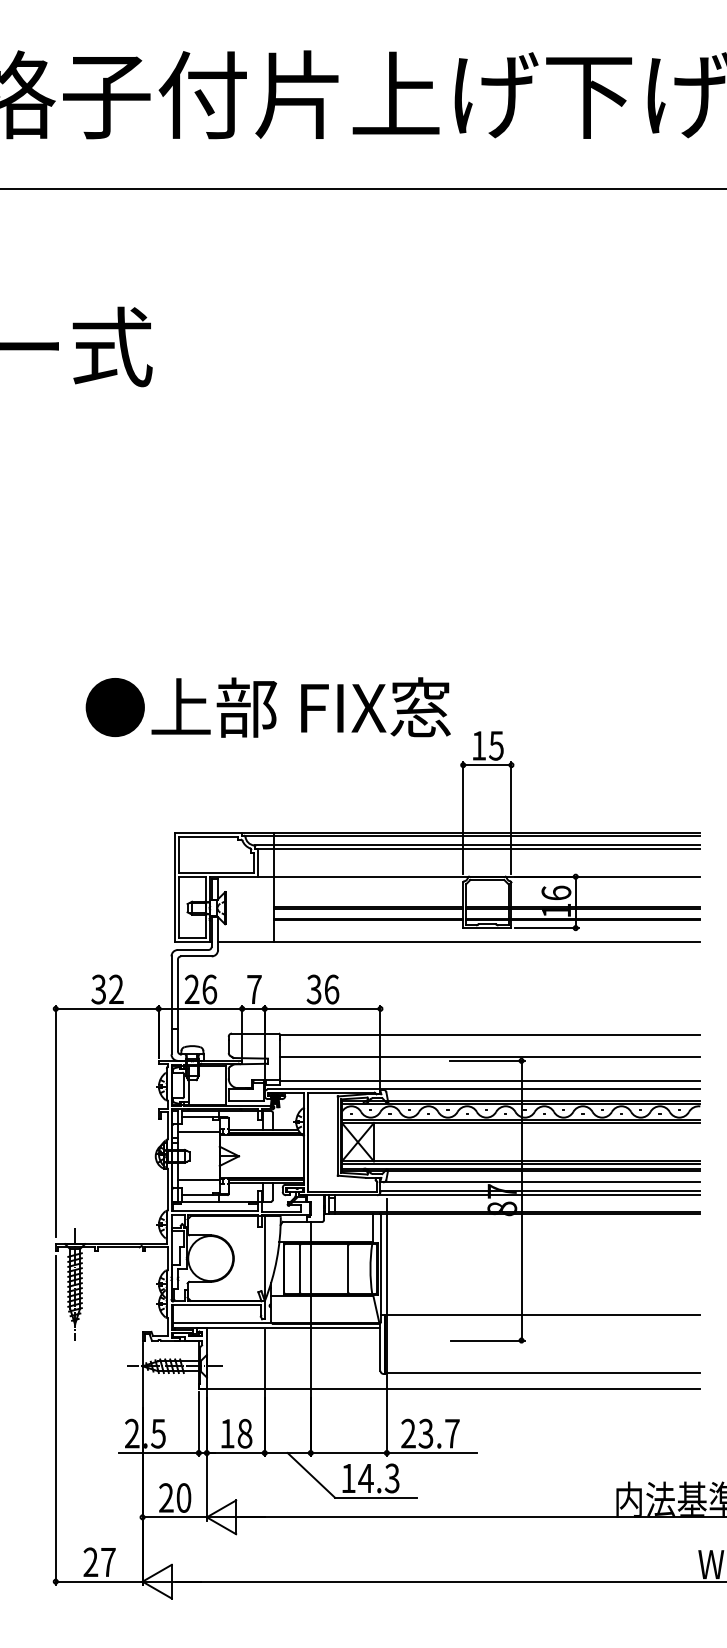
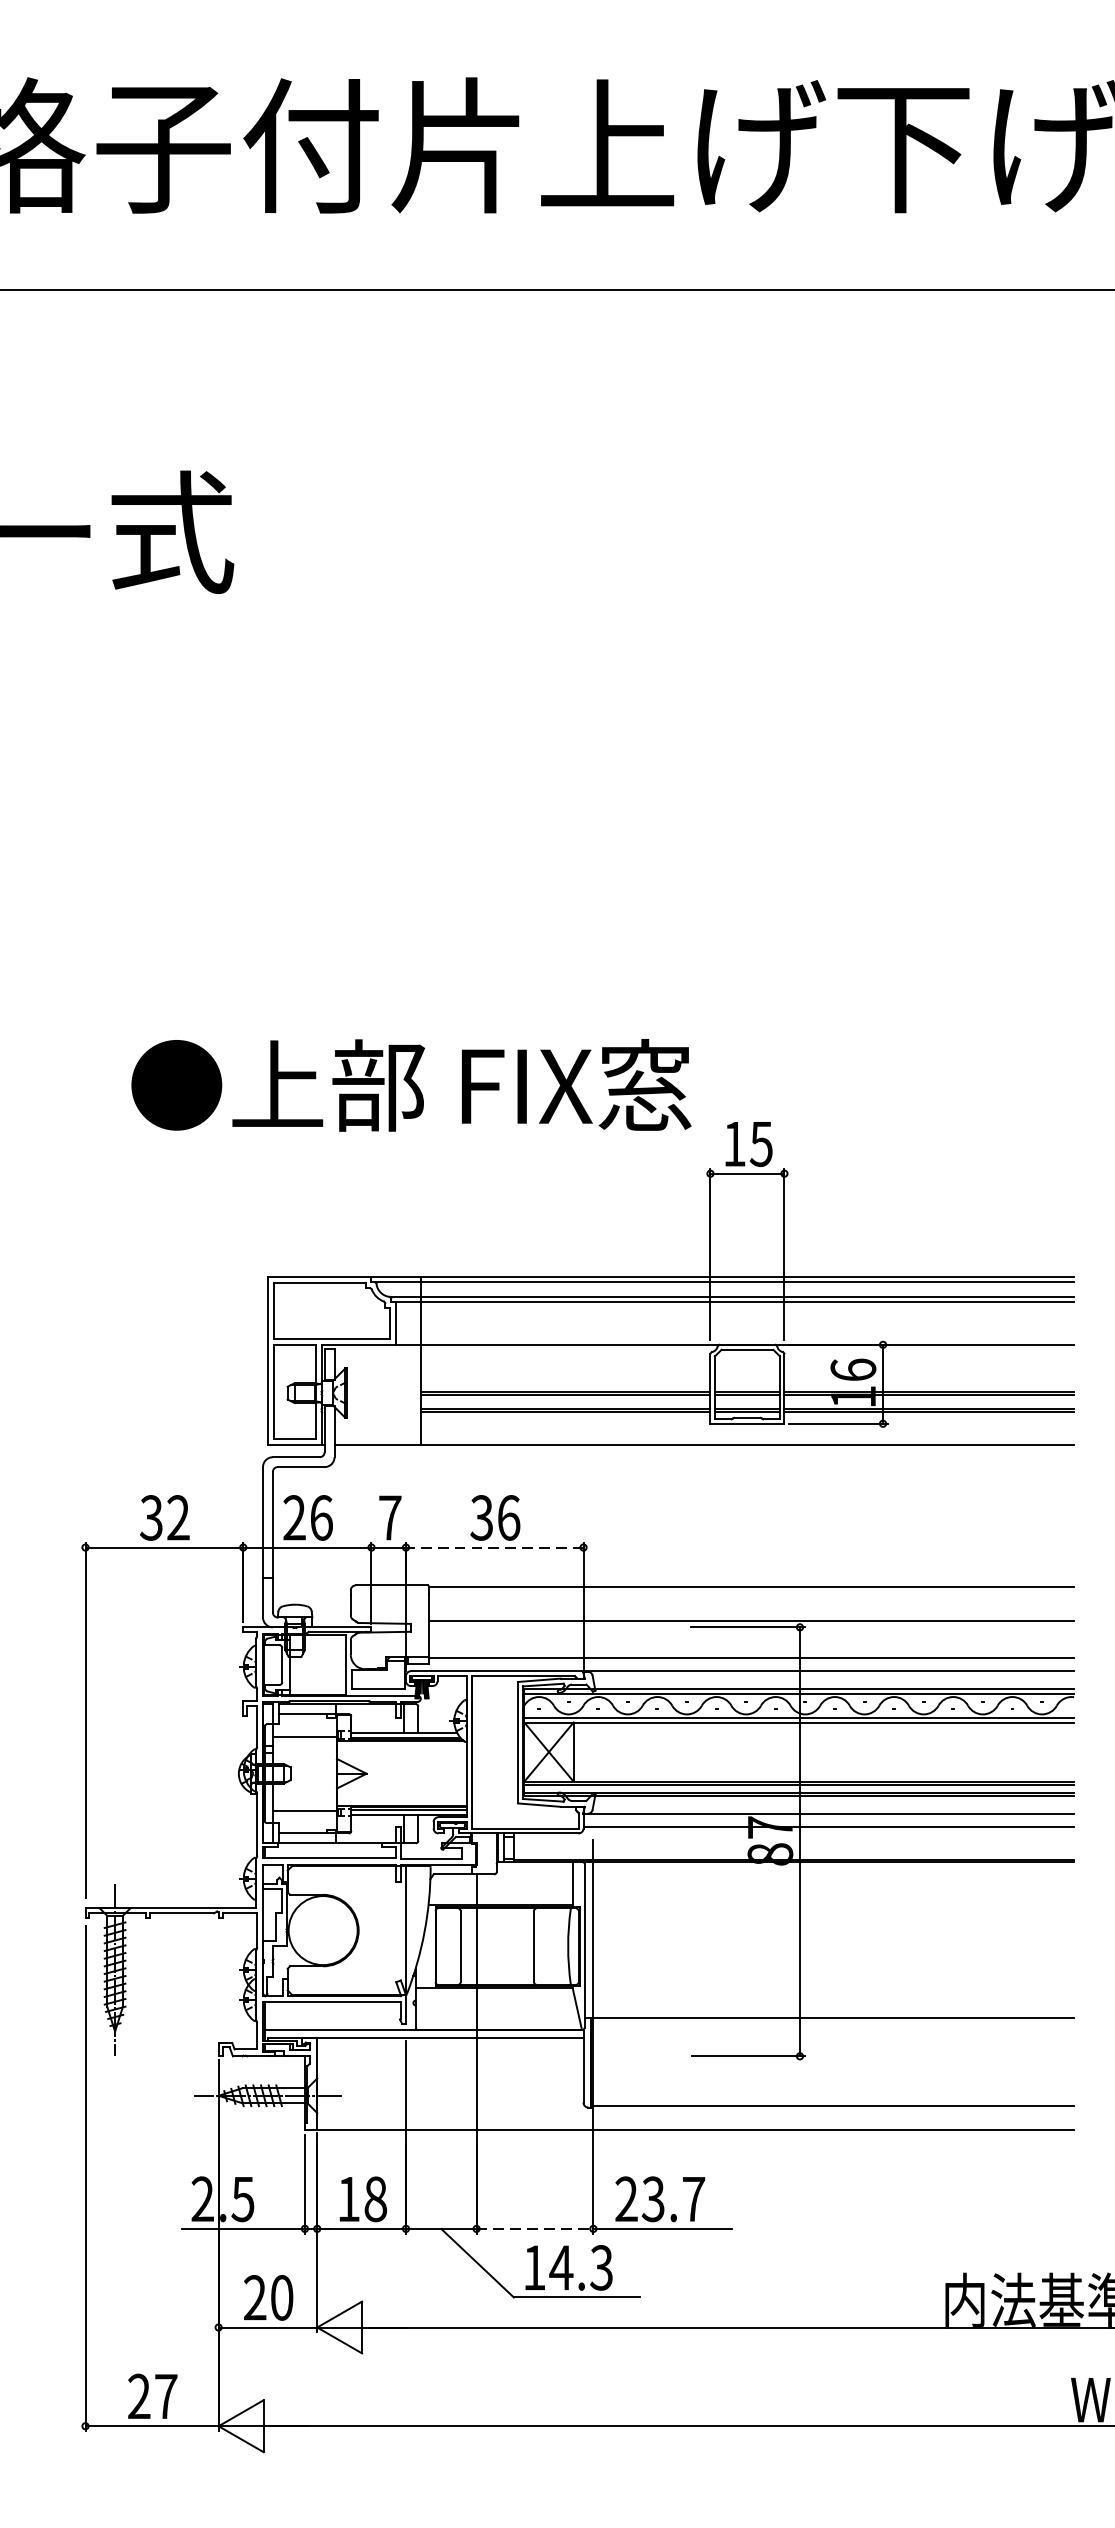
line: (322, 1008) -> (494, 1547), solid -> dashed
line: (539, 1194) -> (827, 1832), removed
line: (349, 1453) -> (536, 2229), solid -> dashed

